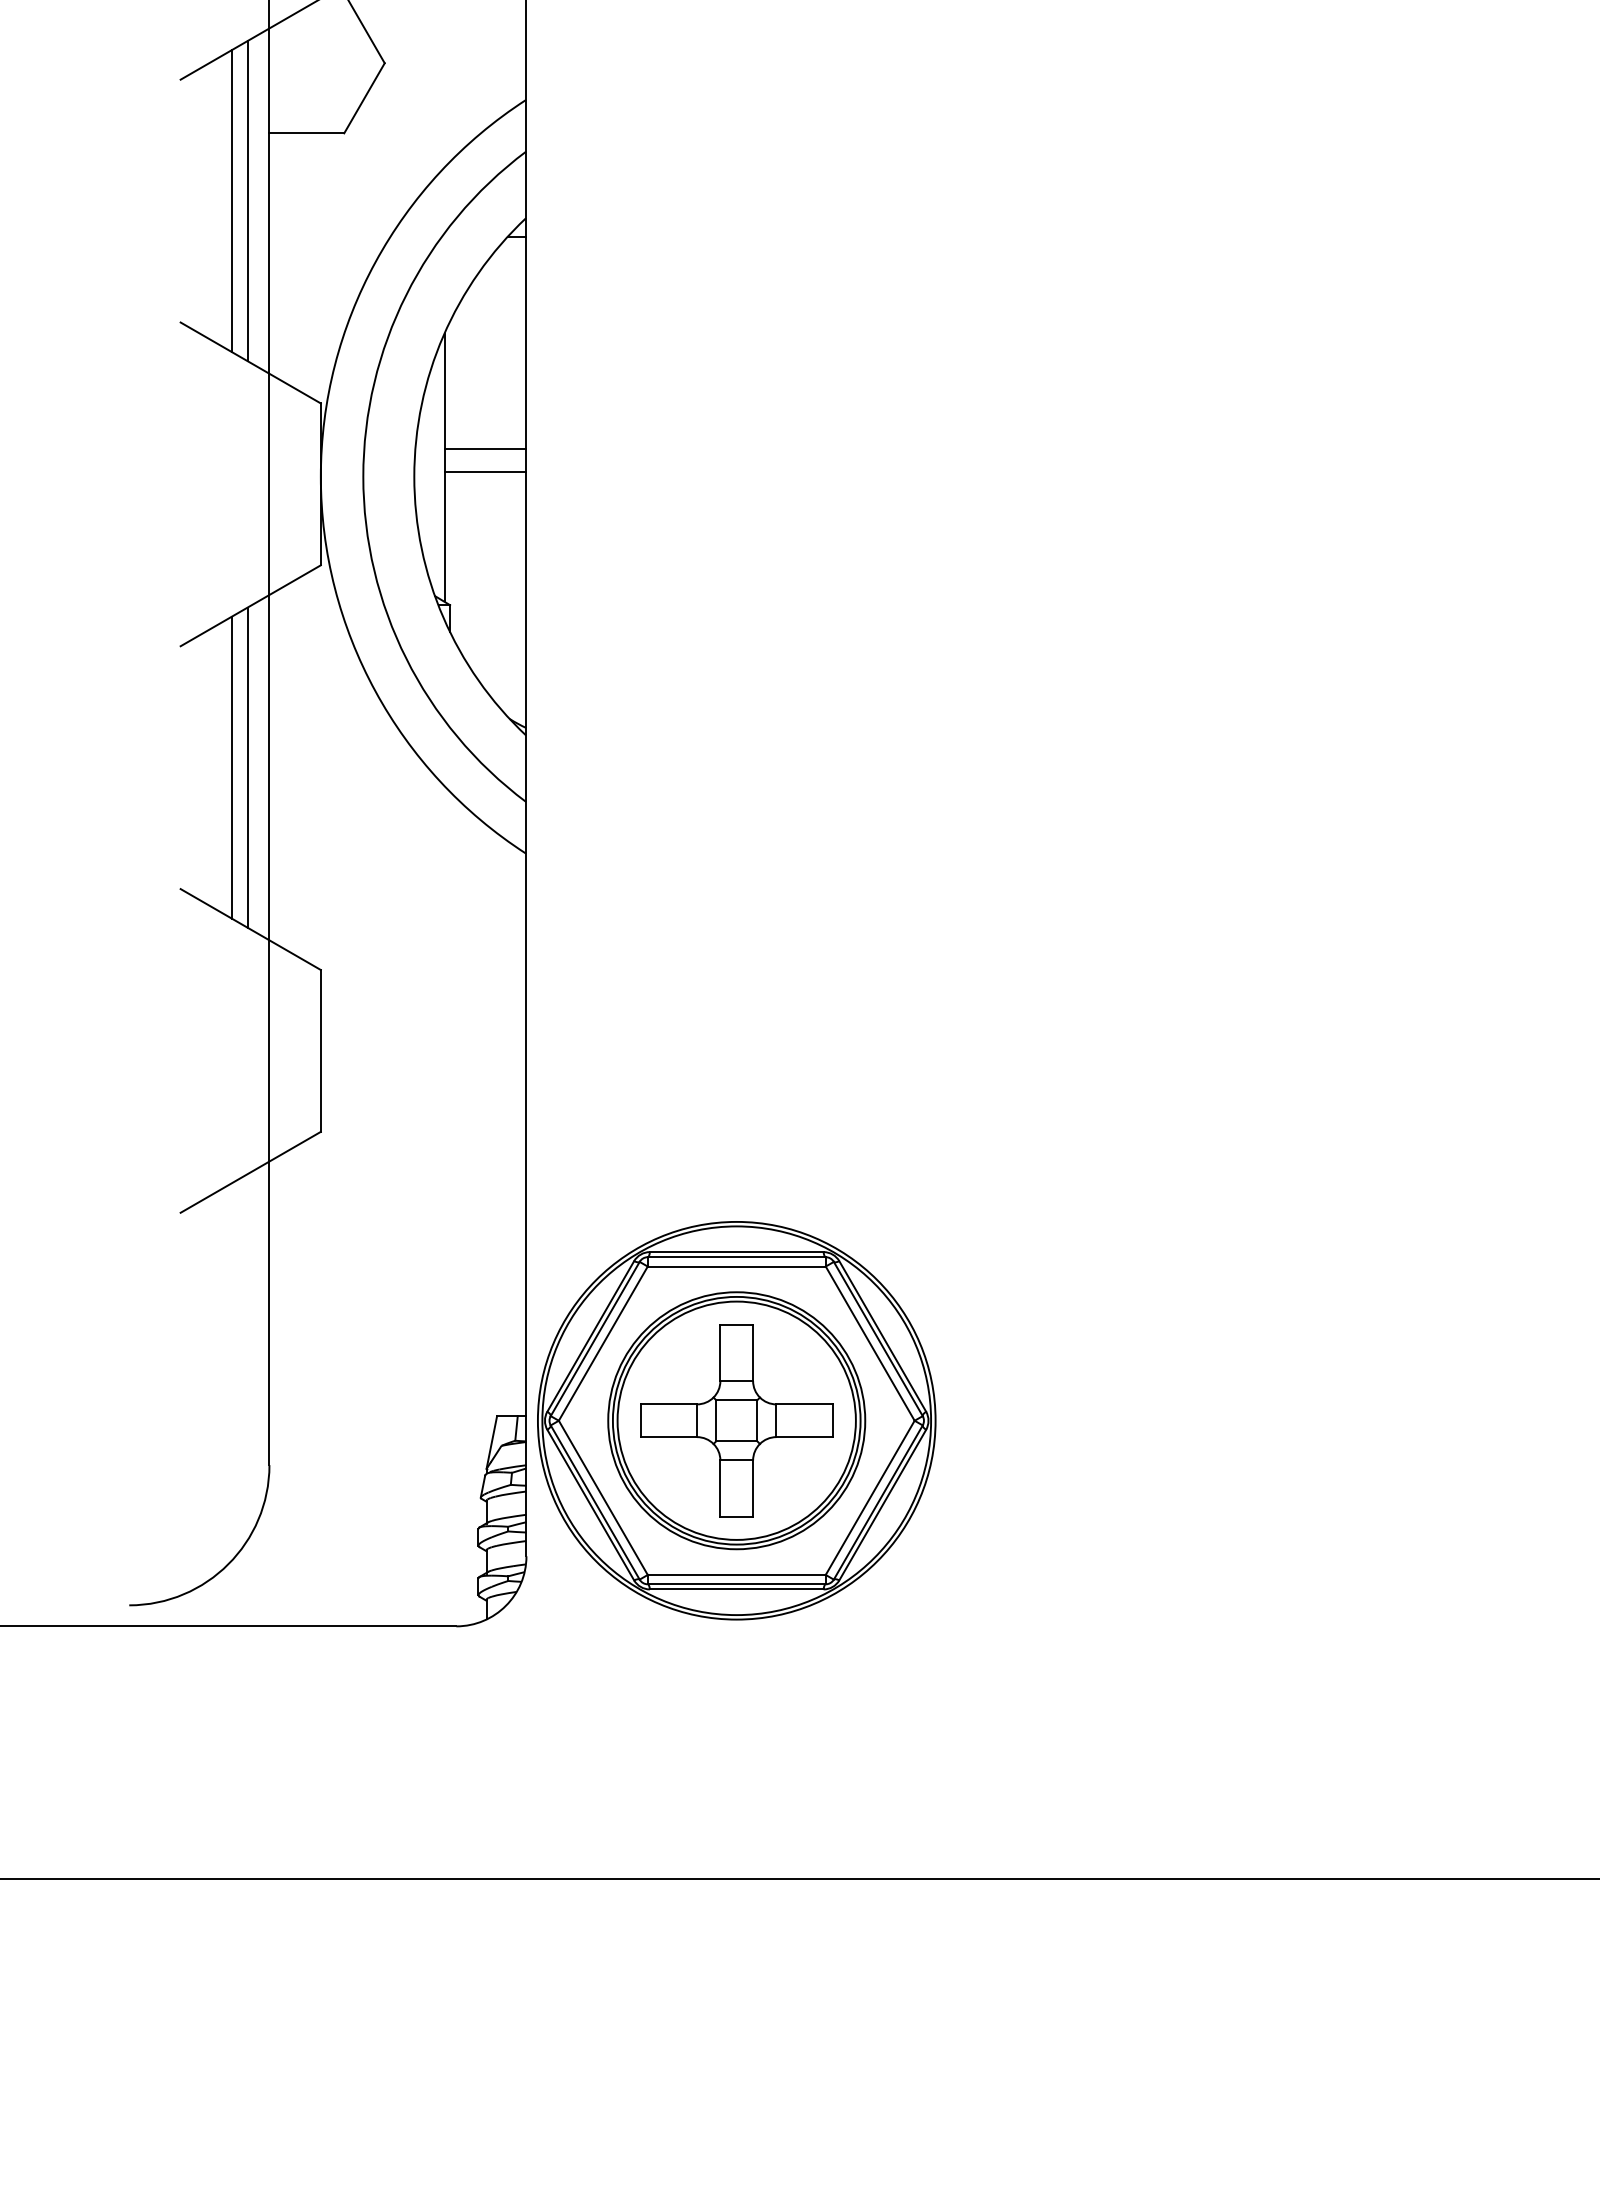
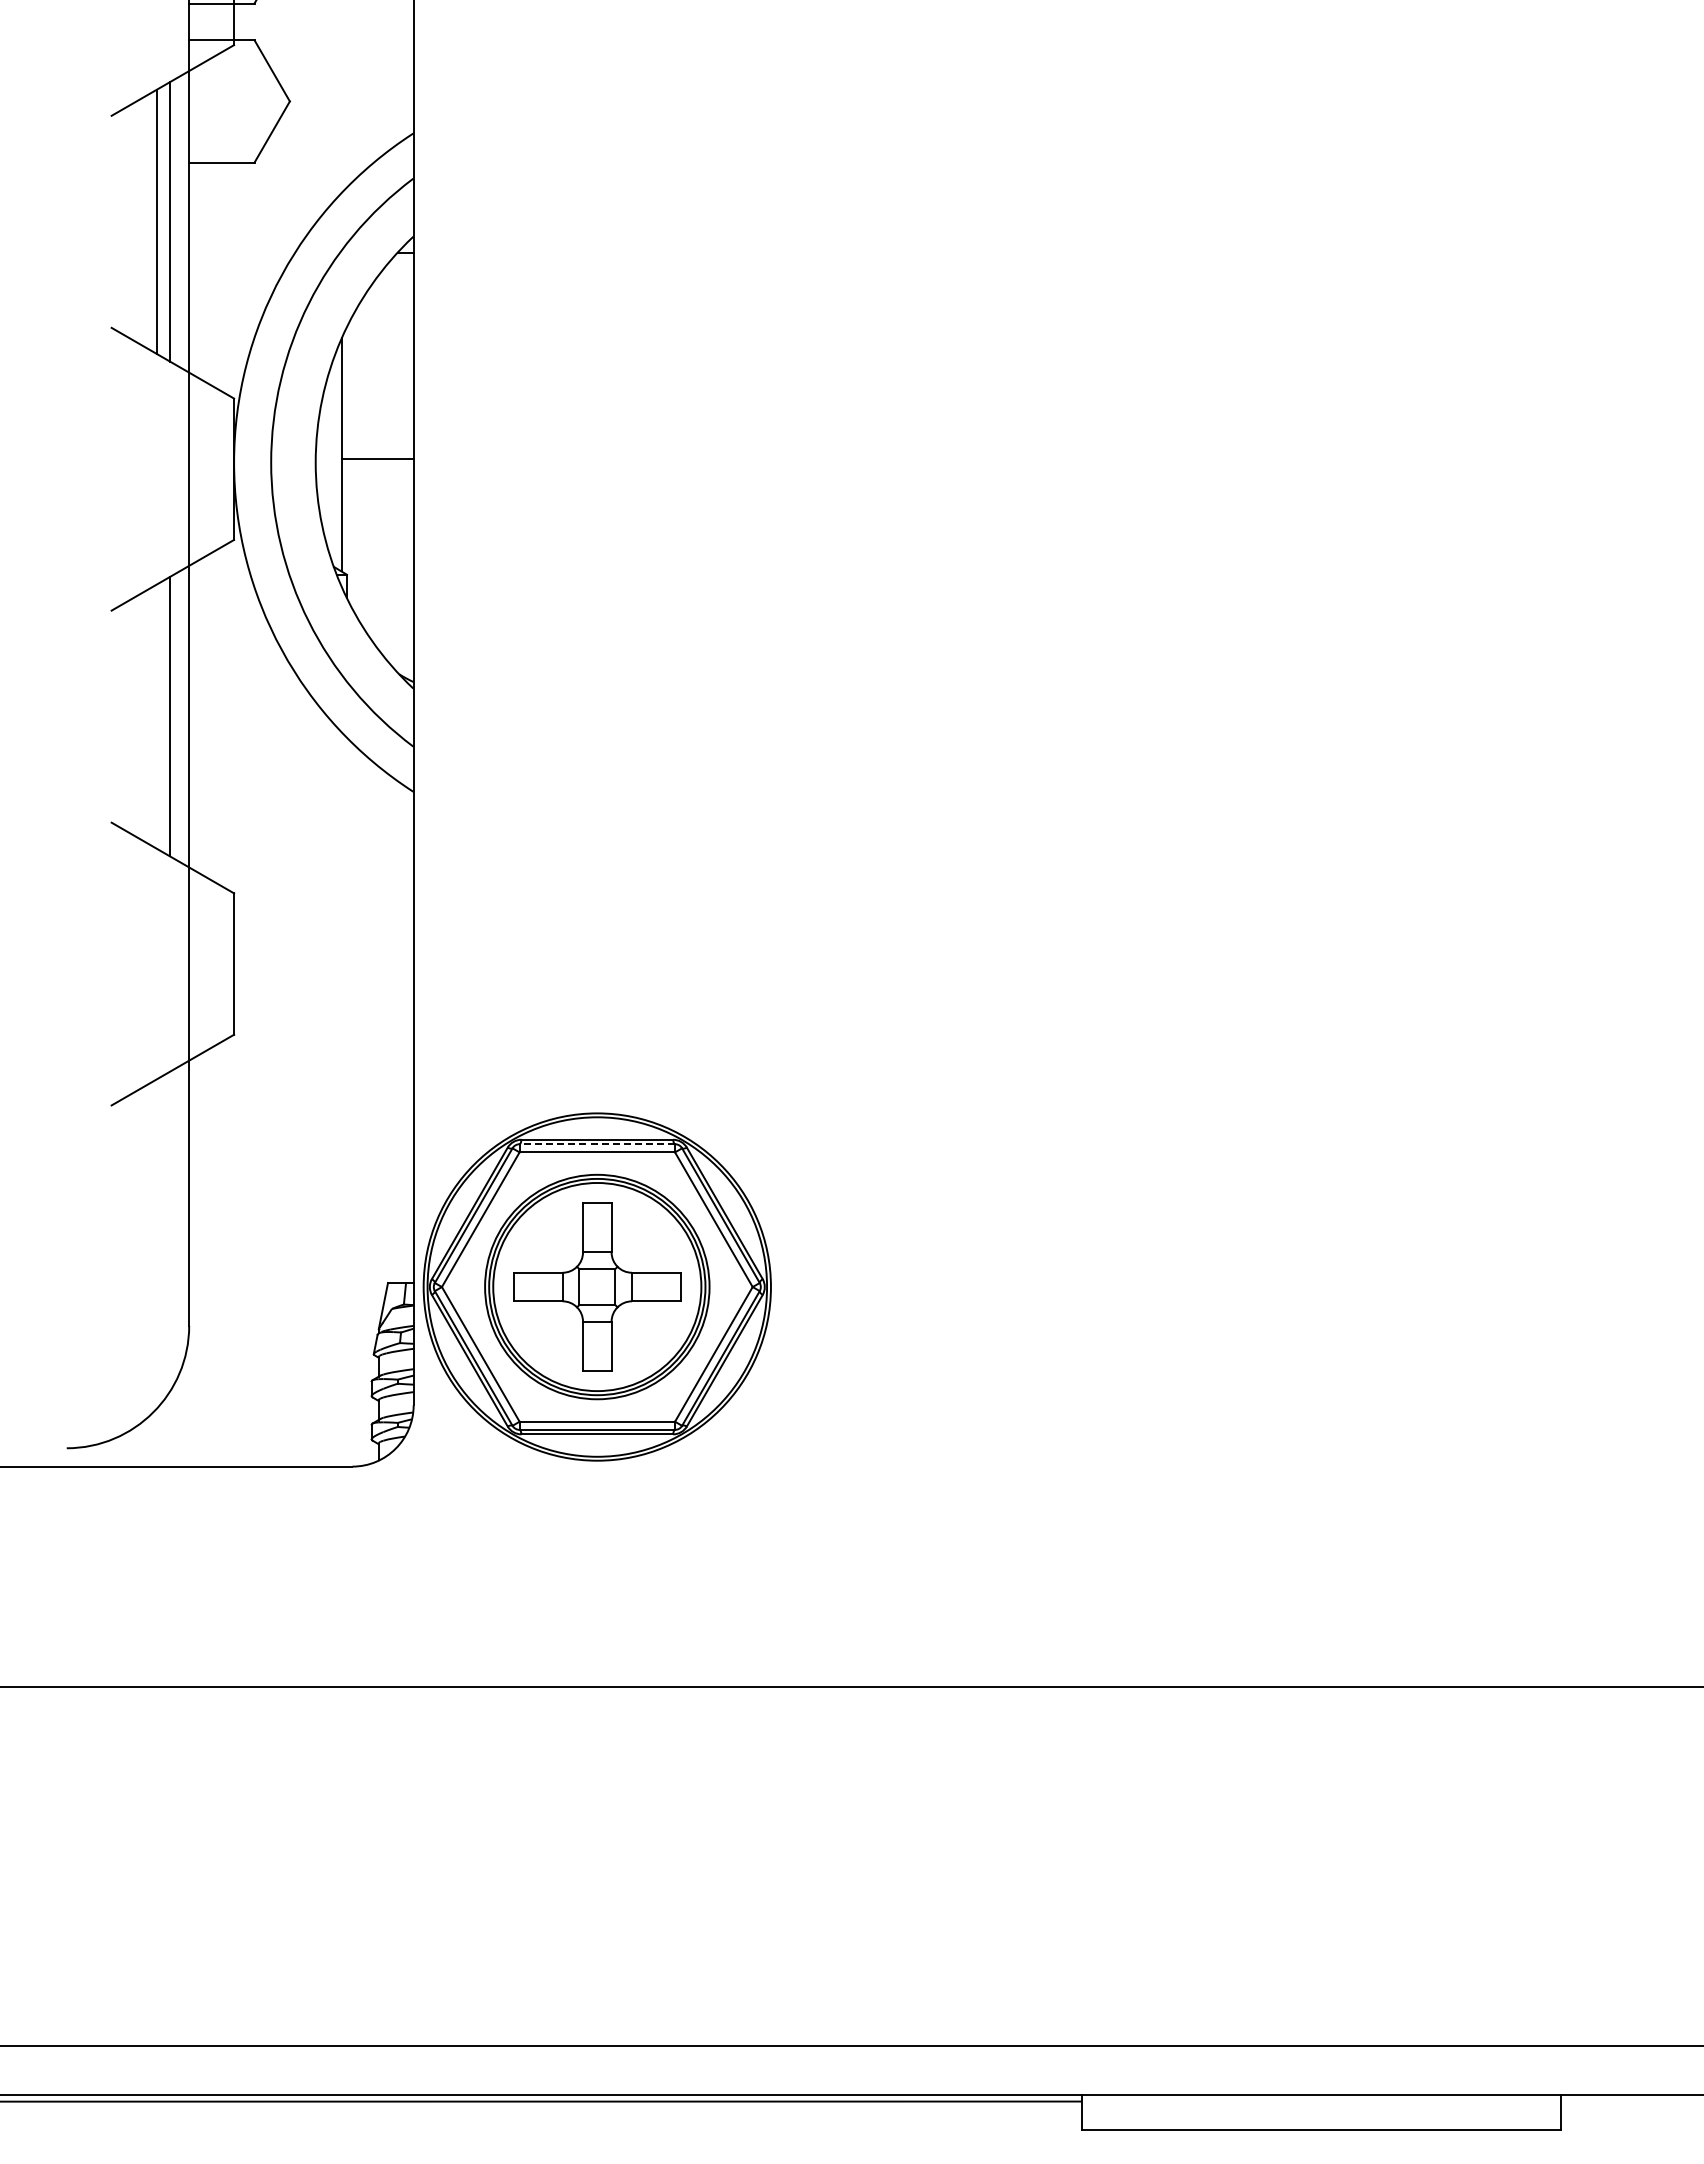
line: (485, 449) -> (377, 438), removed
line: (232, 767) -> (156, 716), removed
line: (736, 1257) -> (597, 1144), solid -> dashed

